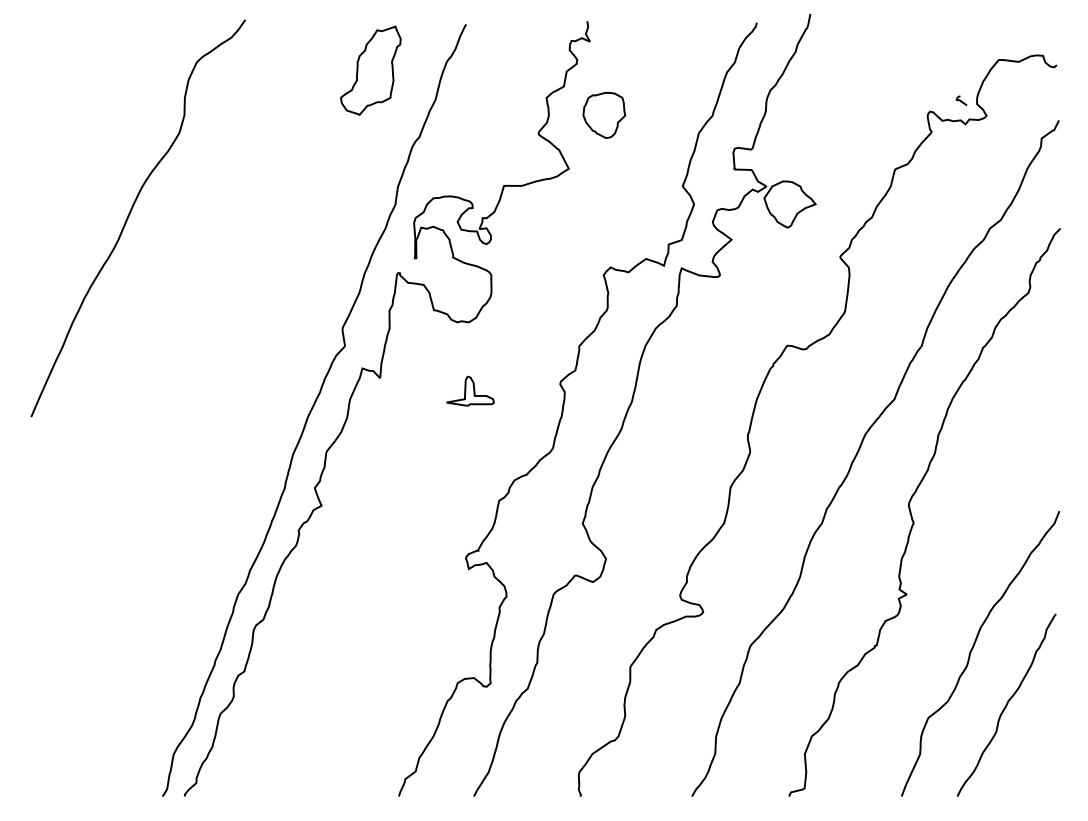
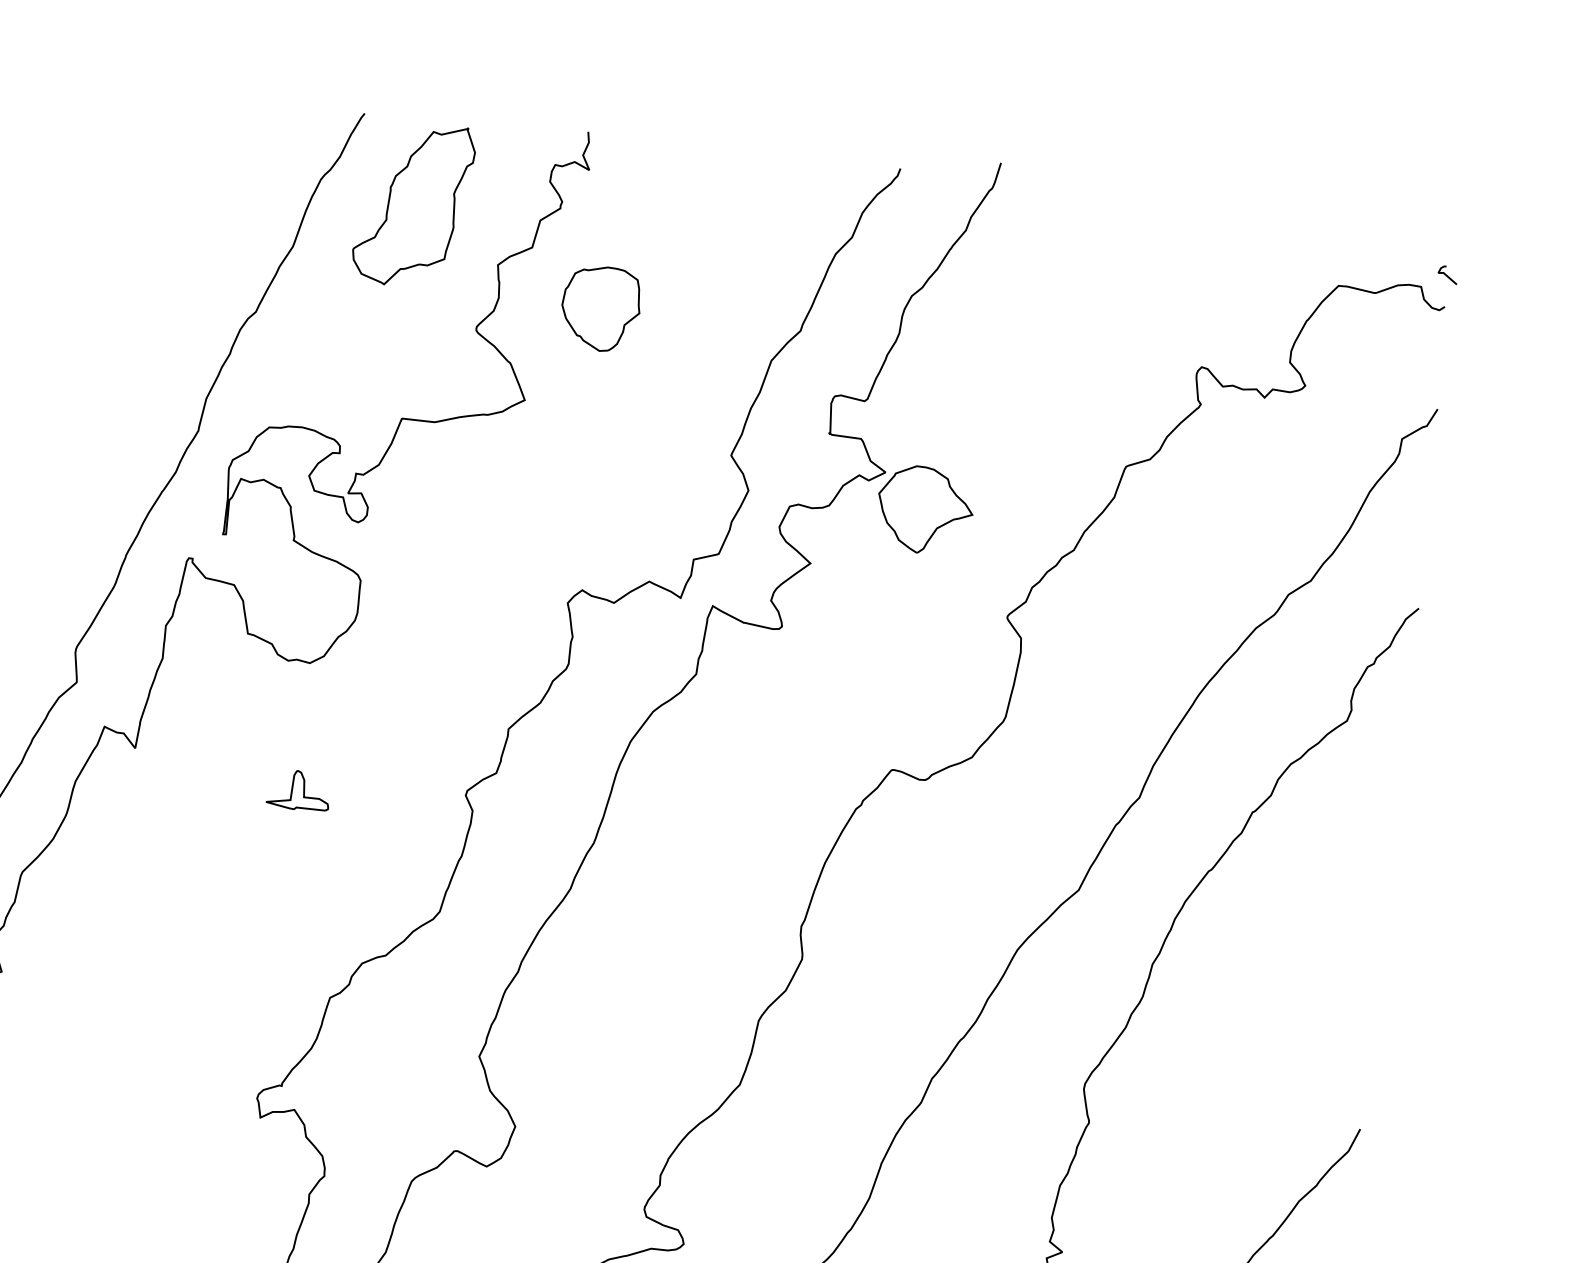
part: (370, 70) -> (413, 204), moved
curve: (961, 100) -> (1447, 274), moved
part: (470, 391) -> (299, 790), size x0.71

